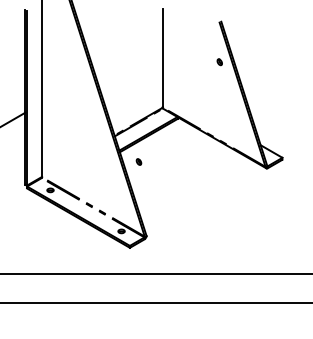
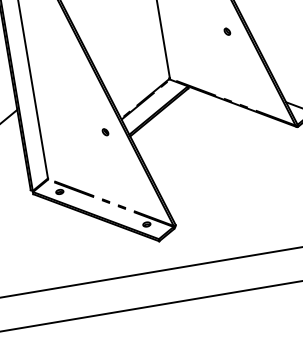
part: (219, 62) -> (227, 32), moved
part: (138, 161) -> (104, 131), moved

